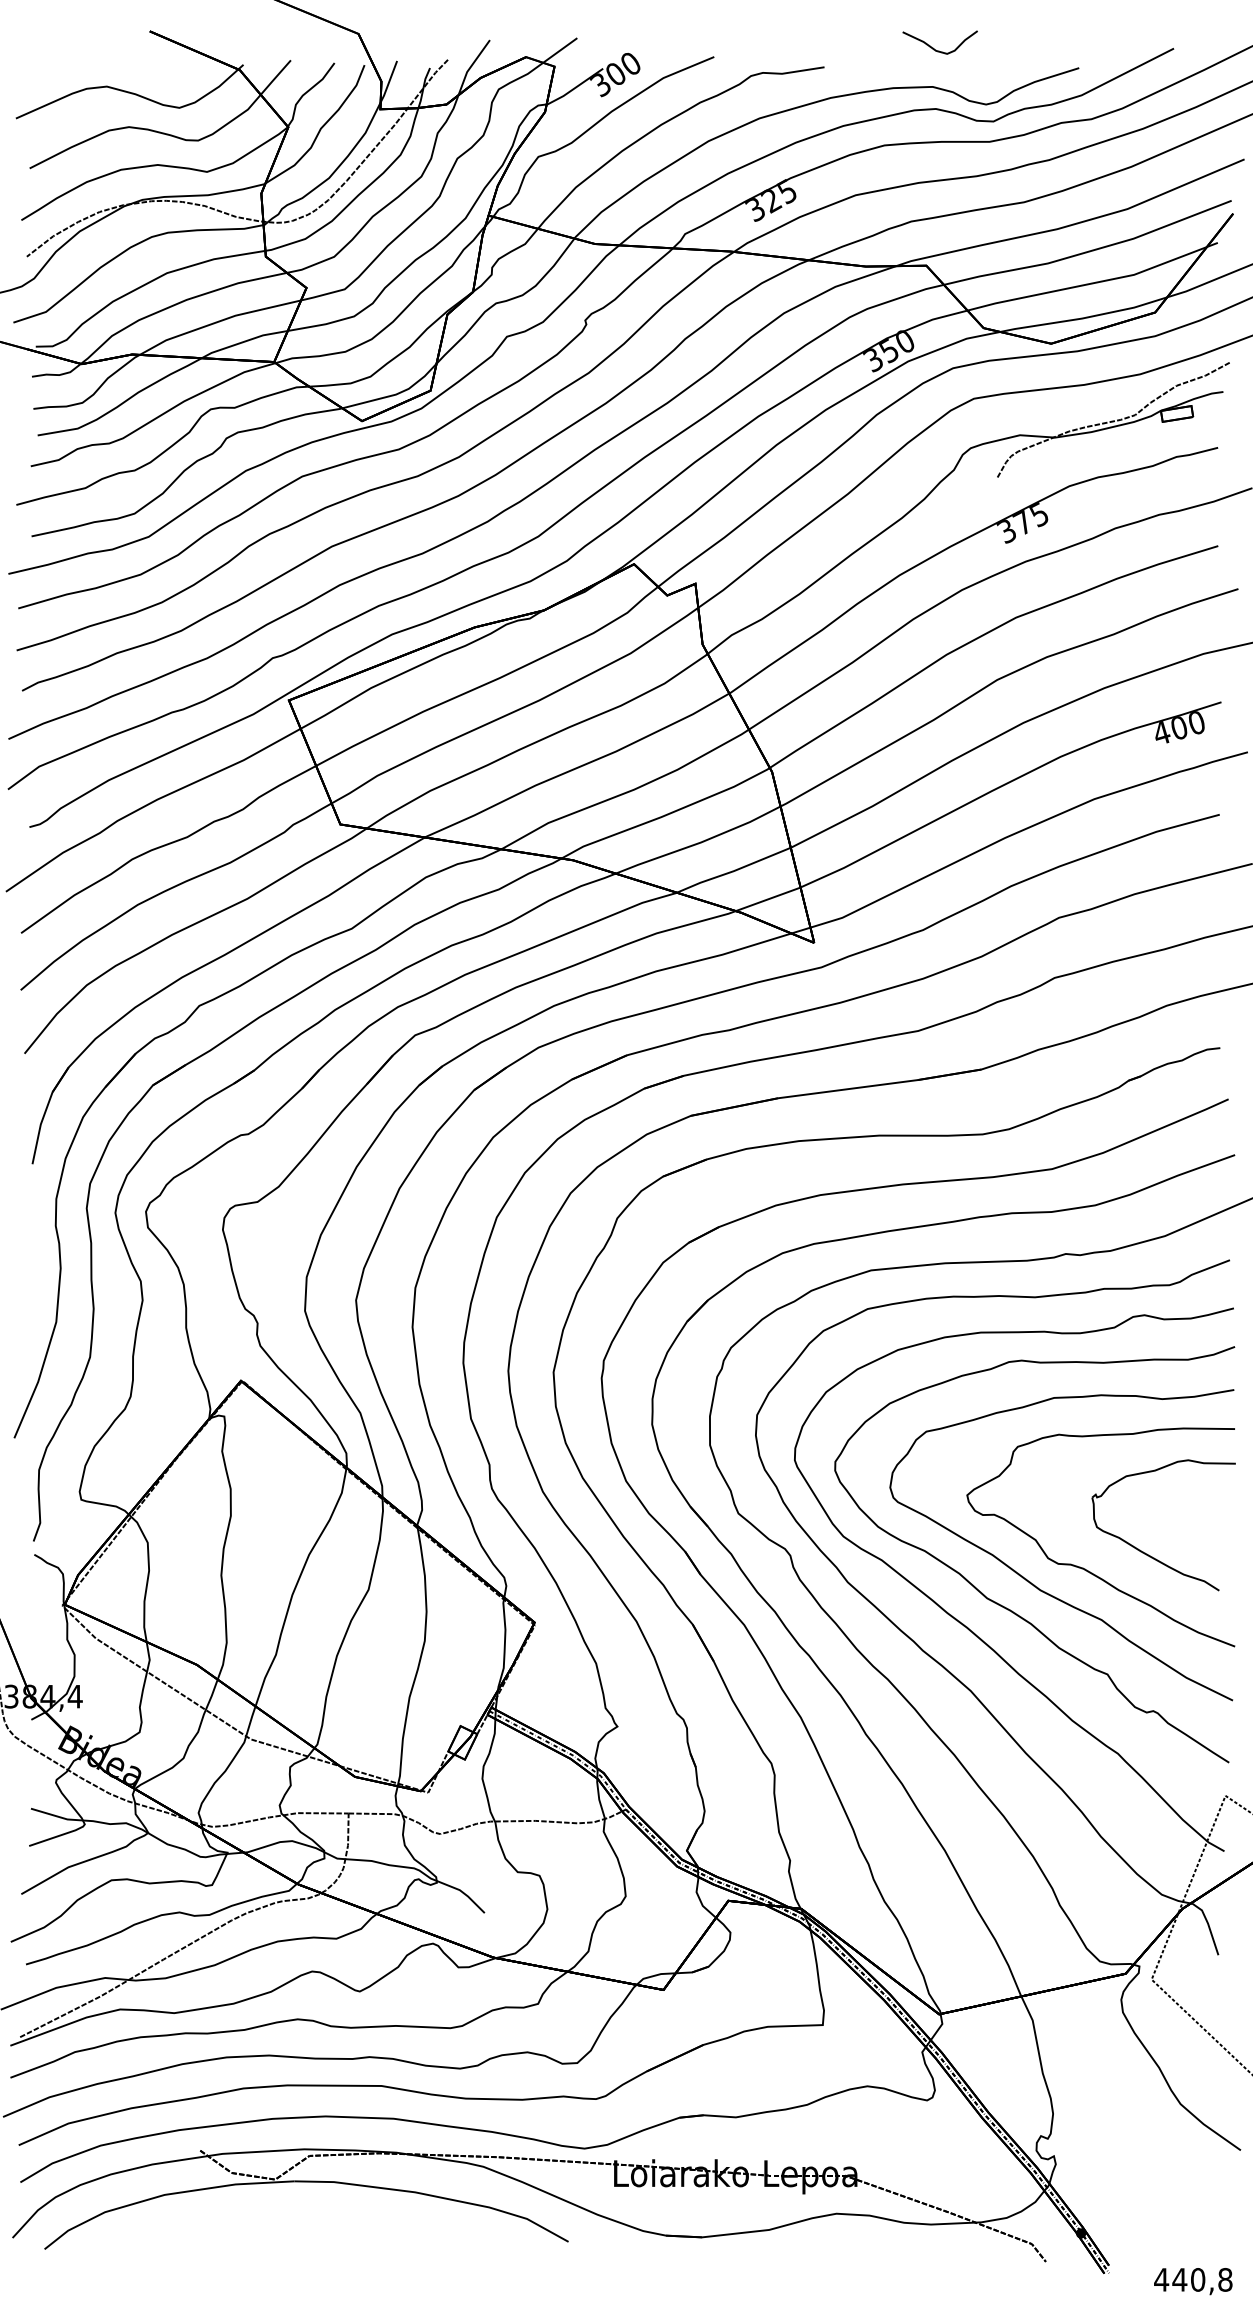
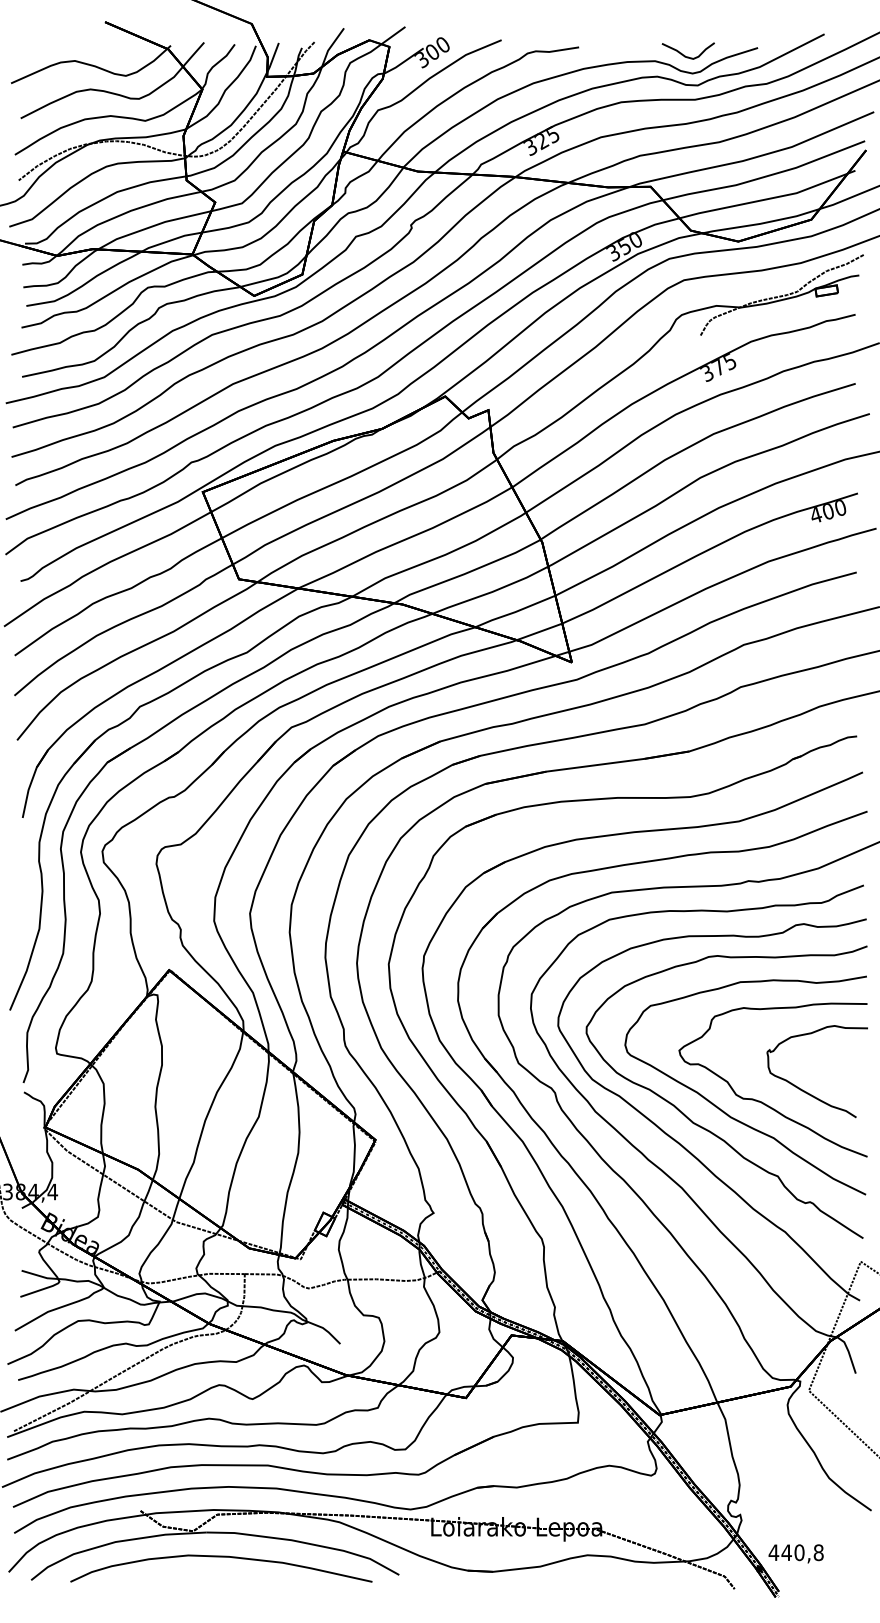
curve: (934, 47) -> (684, 54), moved
curve: (315, 2216) -> (221, 1557), added
text: (1192, 2280) -> (795, 1553), moved

